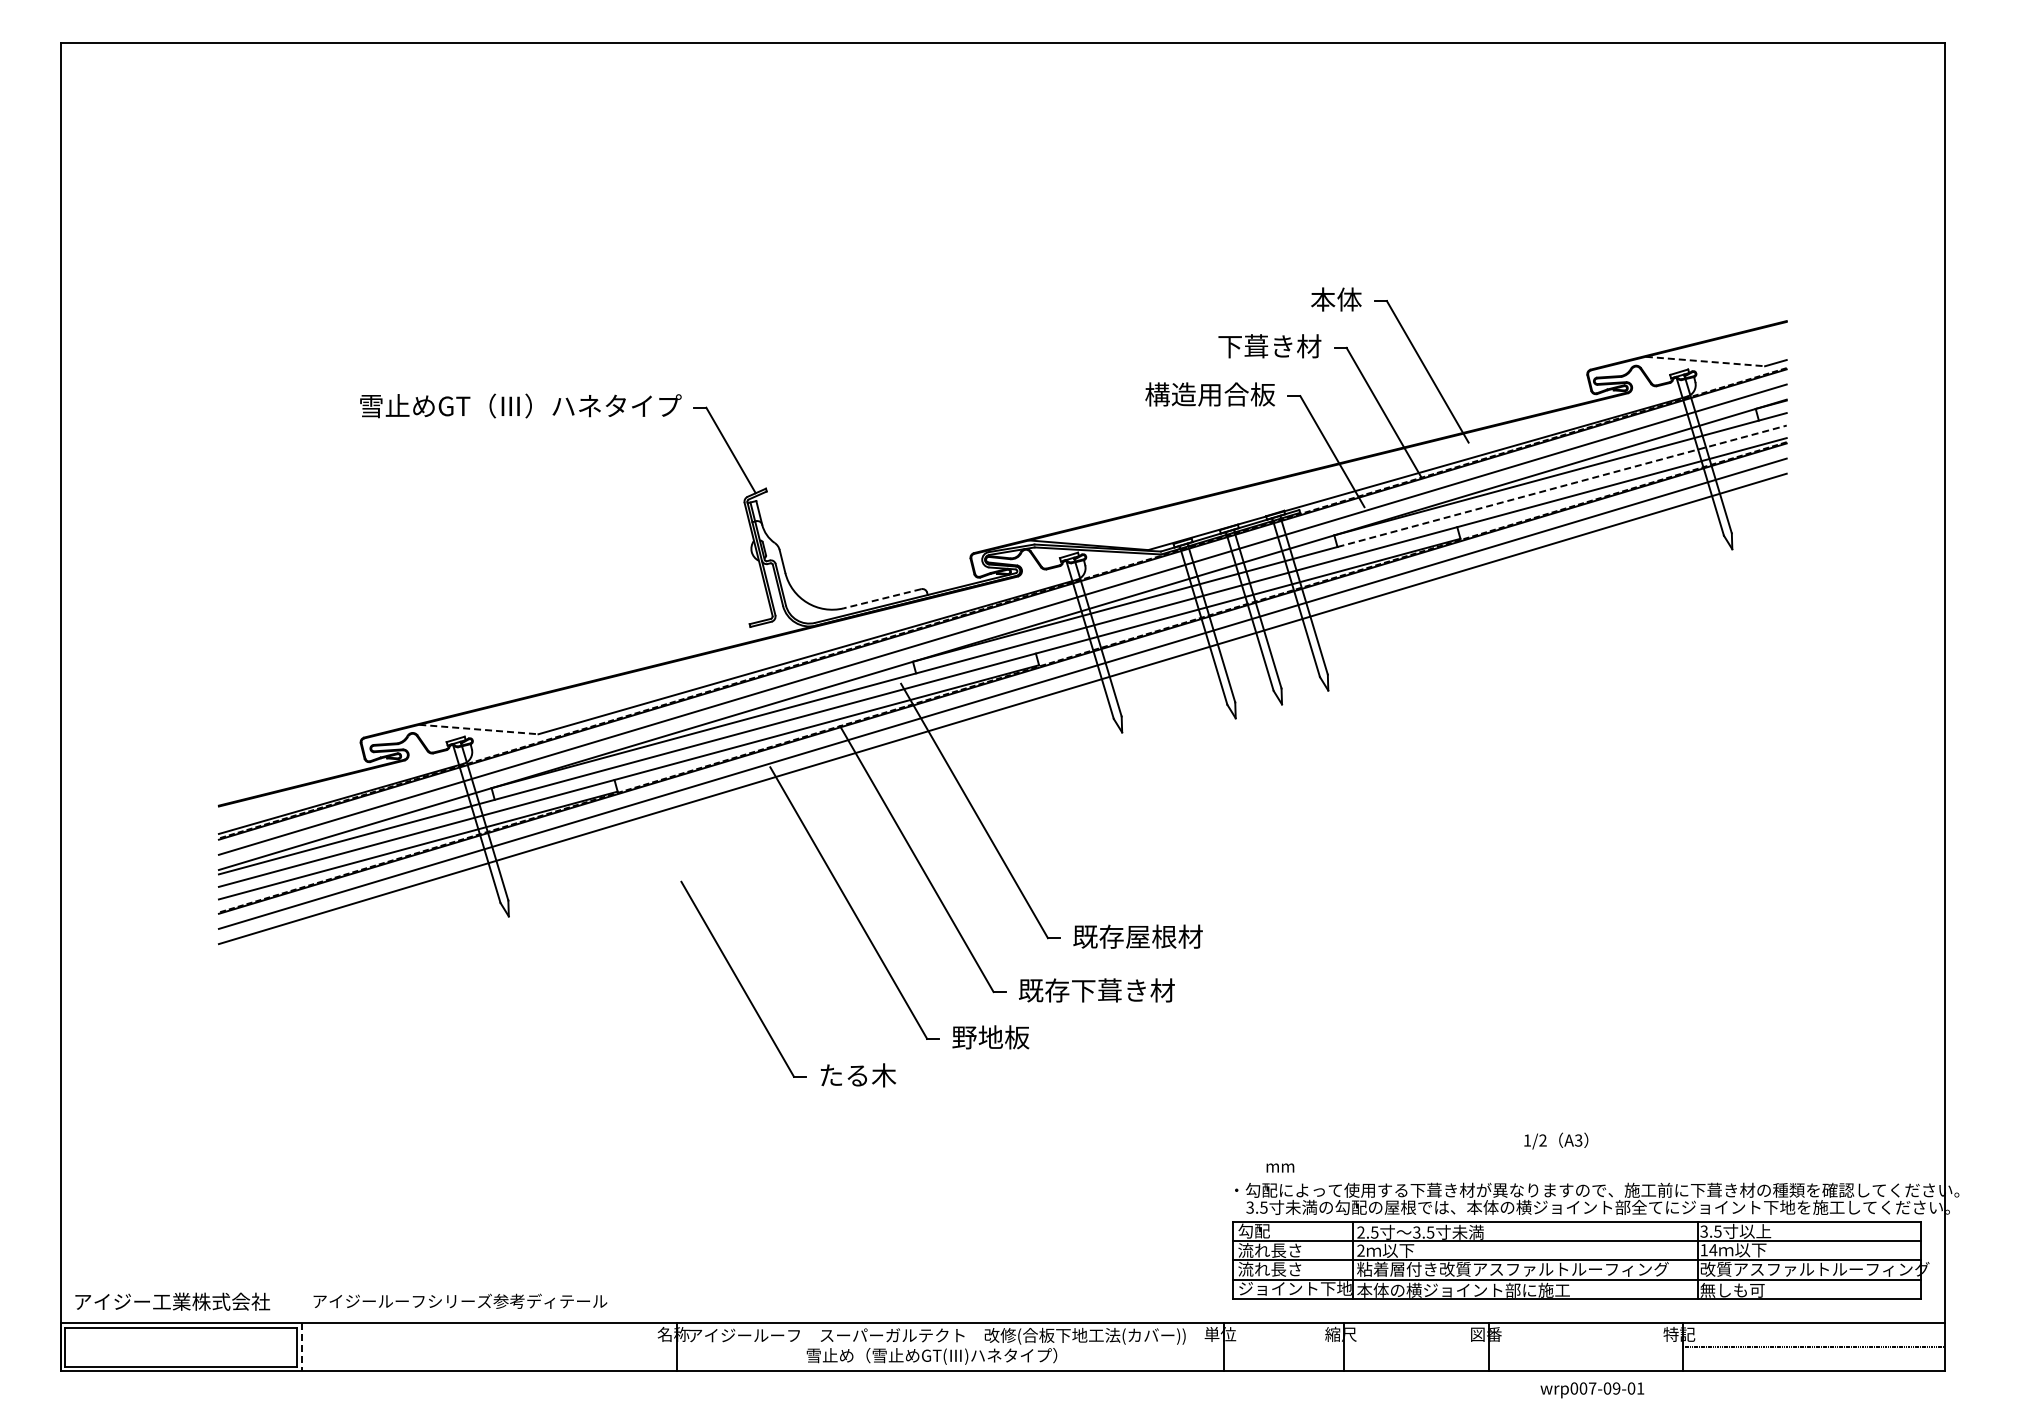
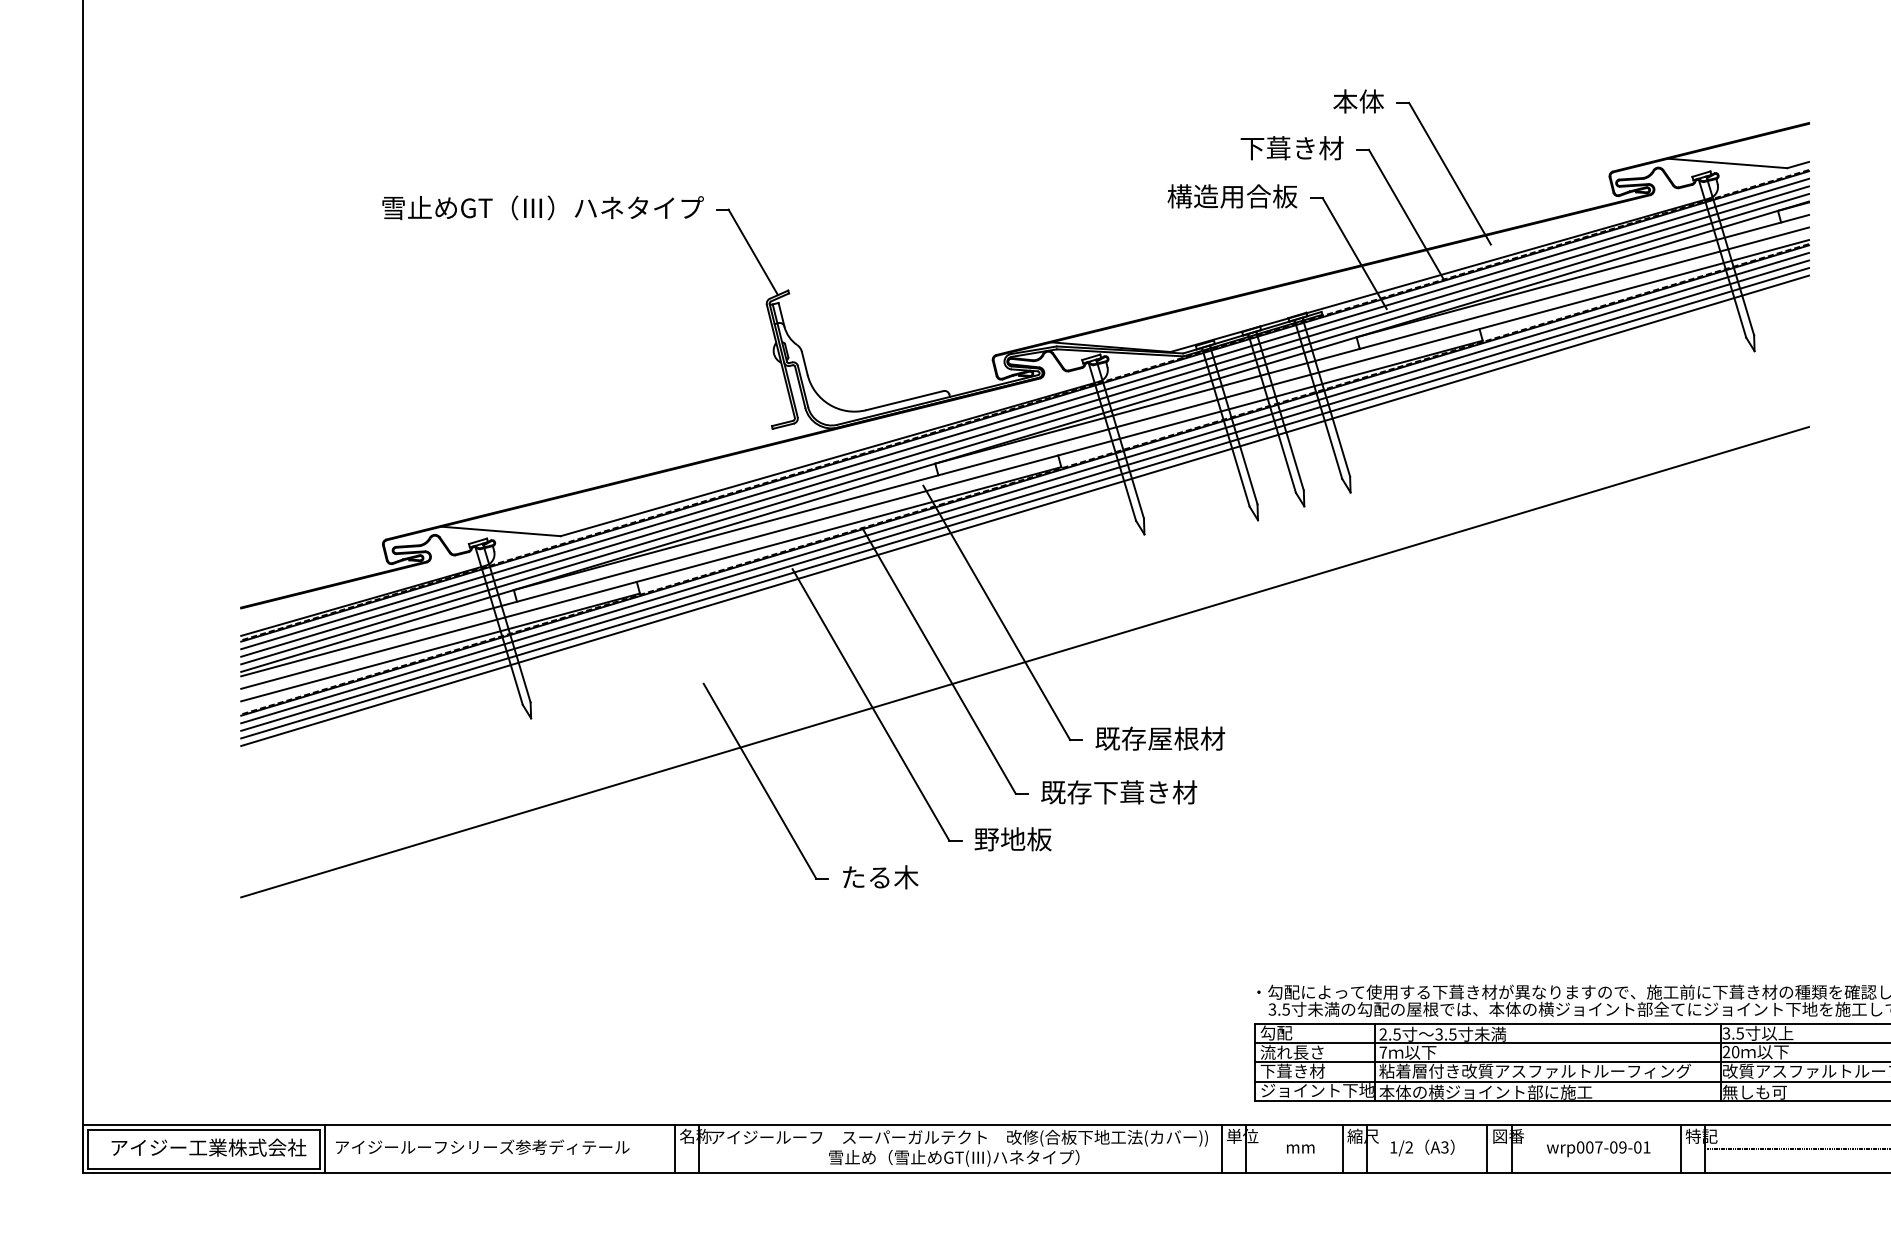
line: (1705, 361) -> (1727, 163), dashed -> solid
line: (1562, 486) -> (1584, 288), dashed -> solid
line: (882, 598) -> (904, 400), dashed -> solid
line: (1002, 611) -> (1024, 413), added
line: (1002, 627) -> (1024, 429), added
line: (1002, 686) -> (1024, 488), added
line: (1002, 701) -> (1024, 503), added
line: (478, 729) -> (500, 531), dashed -> solid
line: (1002, 860) -> (1024, 662), added
text: (1556, 1140) -> (1422, 1147), moved
text: (1280, 1167) -> (1300, 1148), moved
text: (1360, 1250) -> (1382, 1052), 2 -> 7
text: (1708, 1250) -> (1730, 1052), 14 -> 20
text: (1270, 1268) -> (1292, 1070), 流れ長さ -> 下葺き材
text: (460, 1300) -> (482, 1146), moved
text: (172, 1301) -> (208, 1147), moved
line: (302, 1347) -> (324, 1149), dashed -> solid
line: (652, 1347) -> (674, 1149), added
line: (1199, 1347) -> (1221, 1149), added
line: (1320, 1347) -> (1342, 1149), added
line: (1465, 1347) -> (1487, 1149), added
line: (1658, 1347) -> (1680, 1149), added
text: (1592, 1390) -> (1598, 1149), moved

